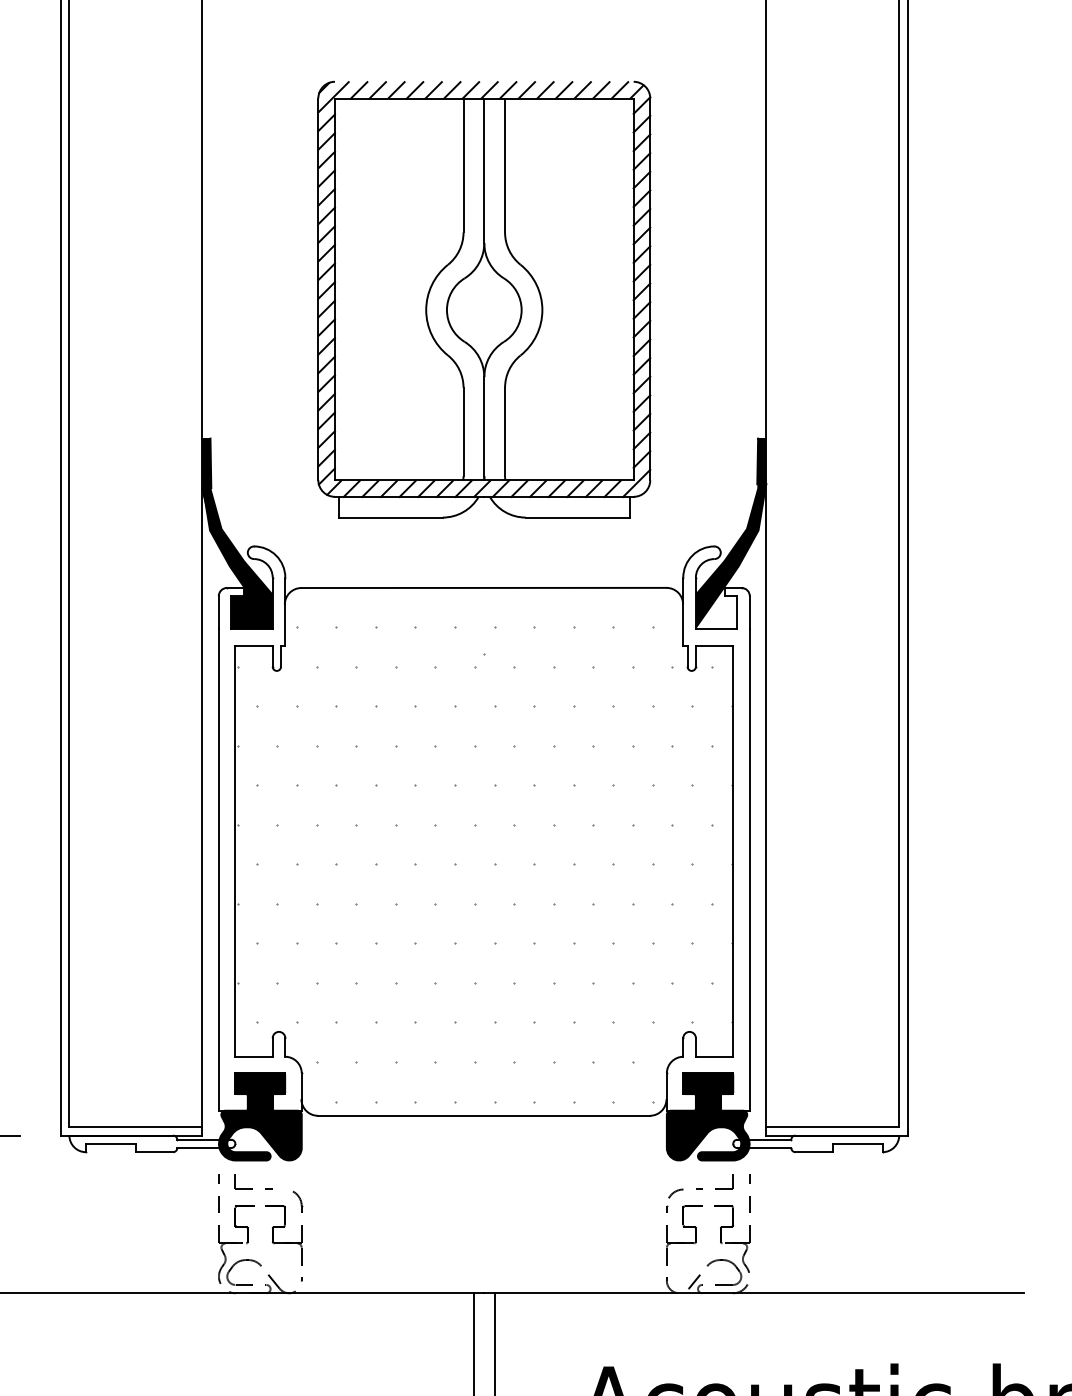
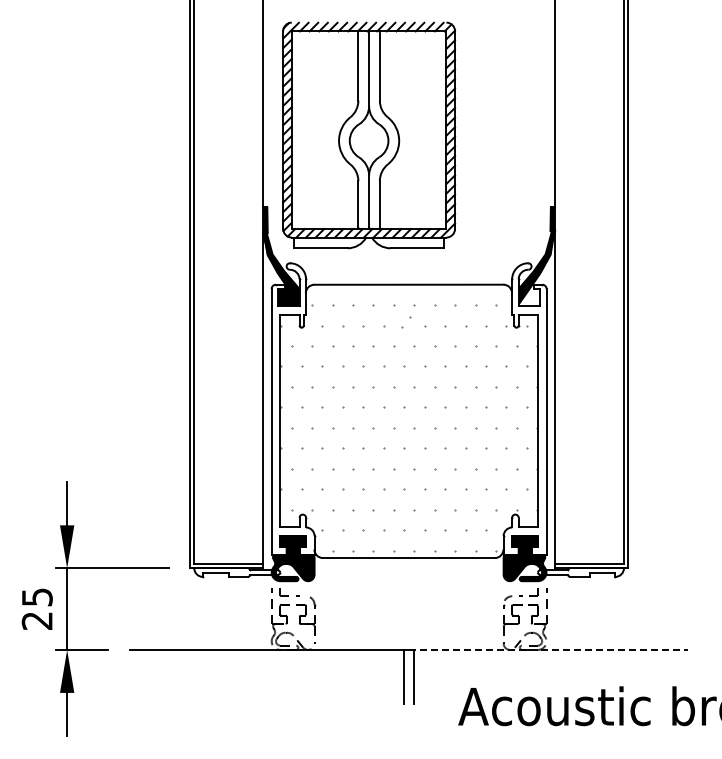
part: (485, 299) -> (369, 135), moved
part: (479, 660) -> (406, 322), size x1.6
line: (753, 1292) -> (548, 649), solid -> dashed

